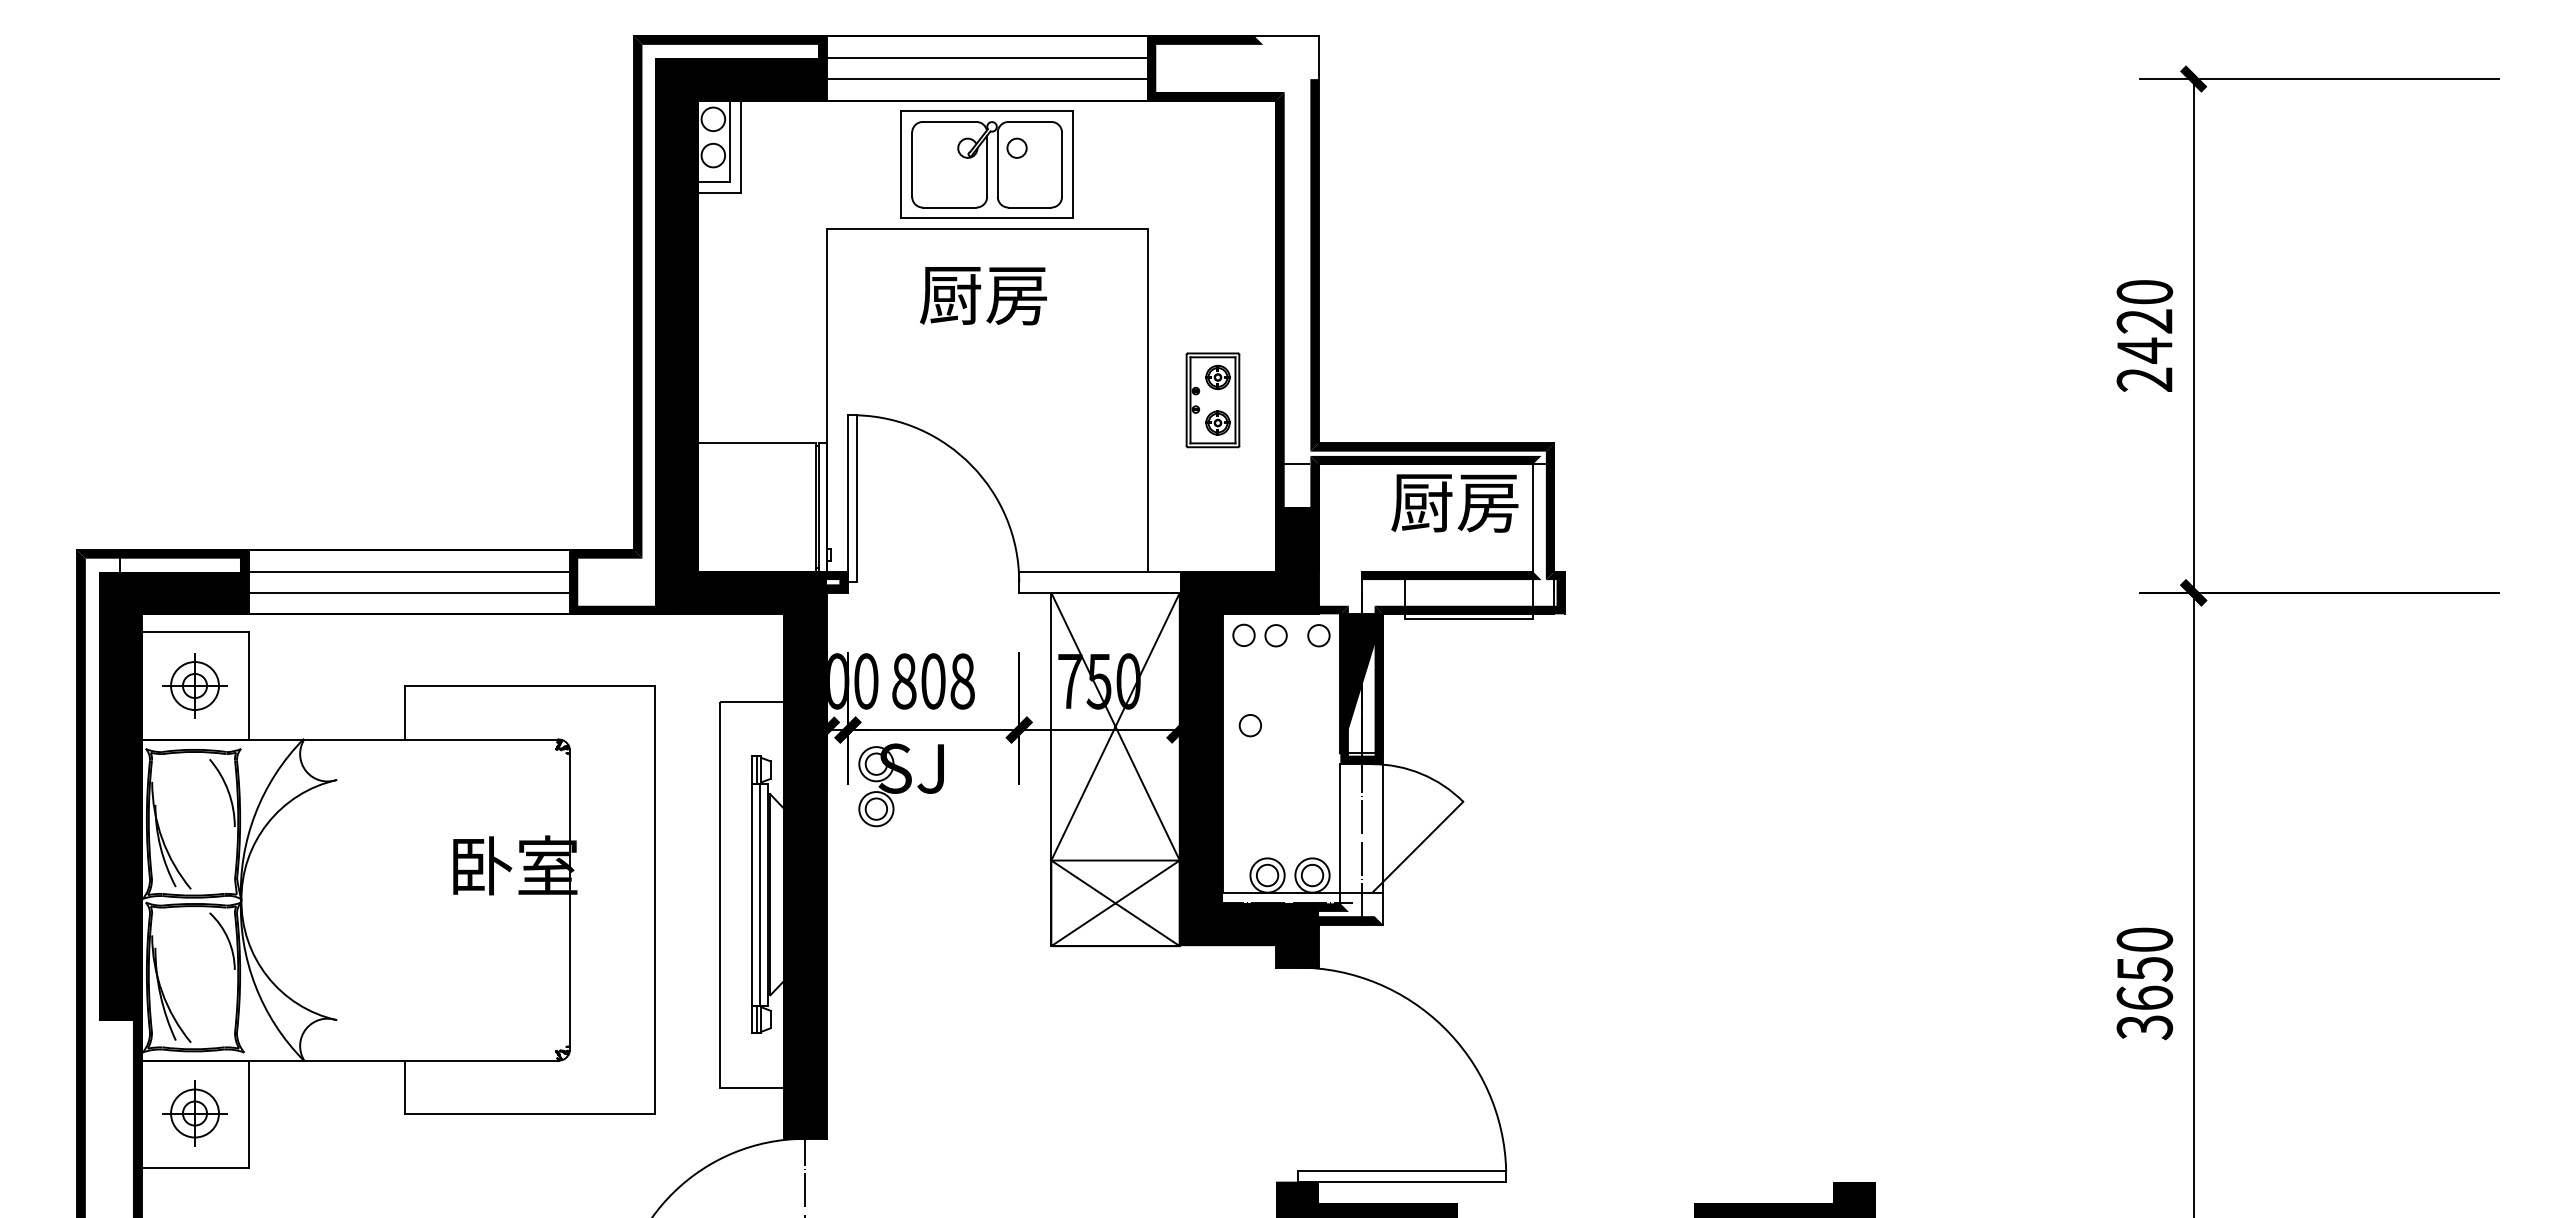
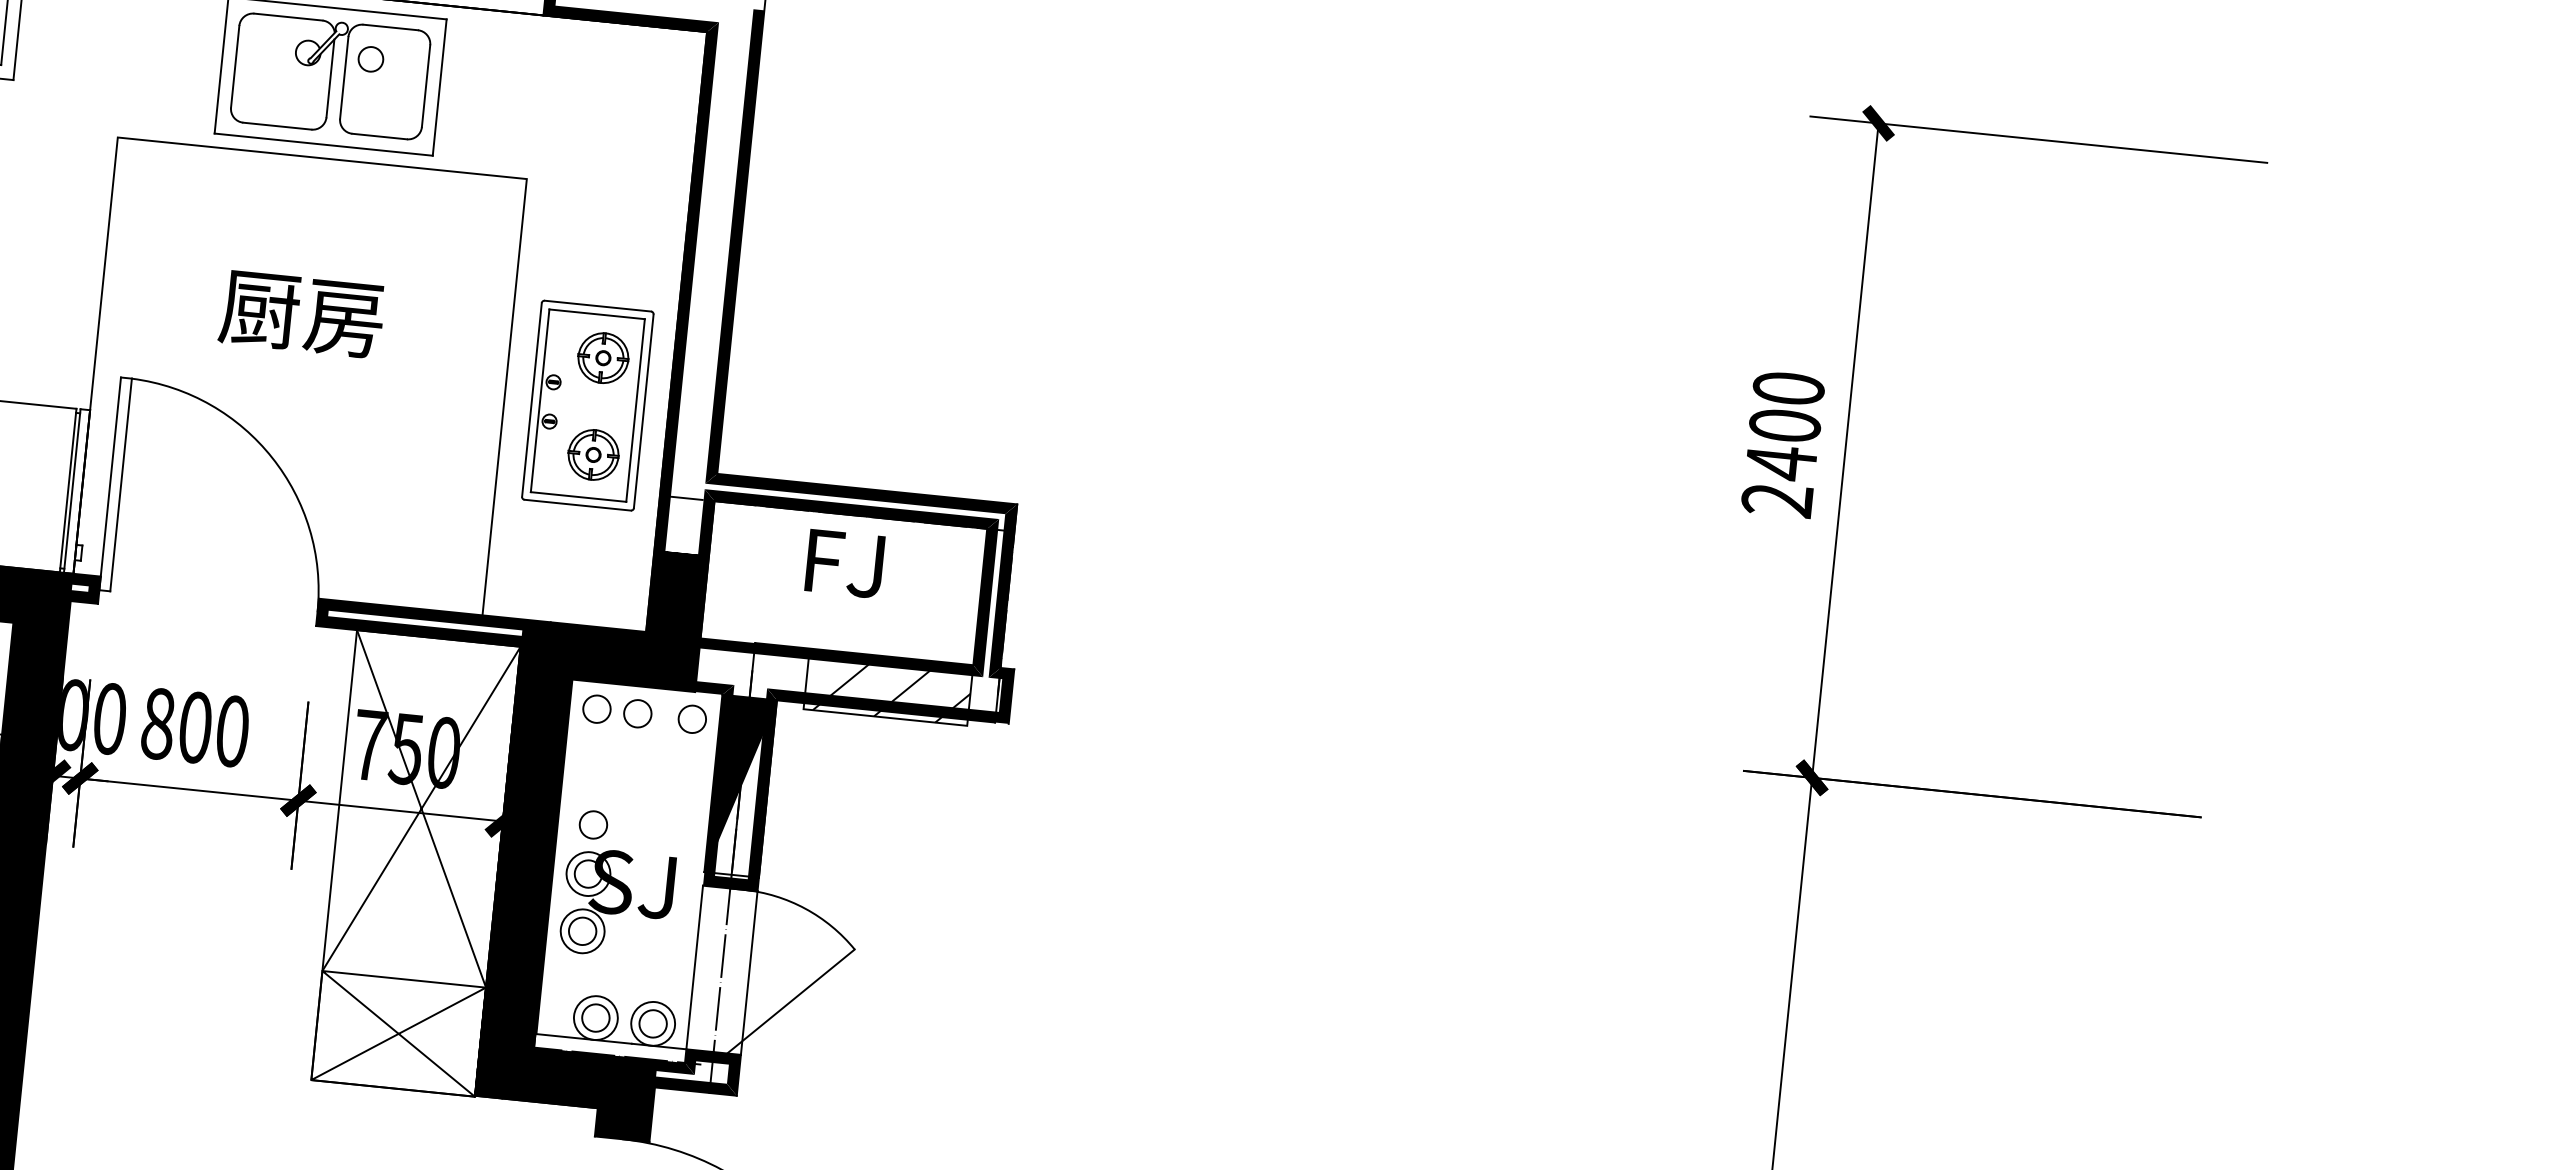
text: (983, 296) -> (301, 315), moved
text: (2144, 321) -> (1784, 425), 2420 -> 2400
part: (1212, 400) -> (587, 405), size x1.67
text: (1454, 503) -> (882, 568), 厨房 -> FJ
fill: (1537, 517) -> (986, 596), added
fill: (1335, 575) -> (721, 644), added
fill: (1110, 581) -> (433, 623), added
hatch: (1468, 597) -> (887, 689), added
text: (962, 681) -> (232, 731), 808 -> 800
part: (900, 785) -> (616, 904), moved
fill: (1361, 908) -> (711, 1072), added

